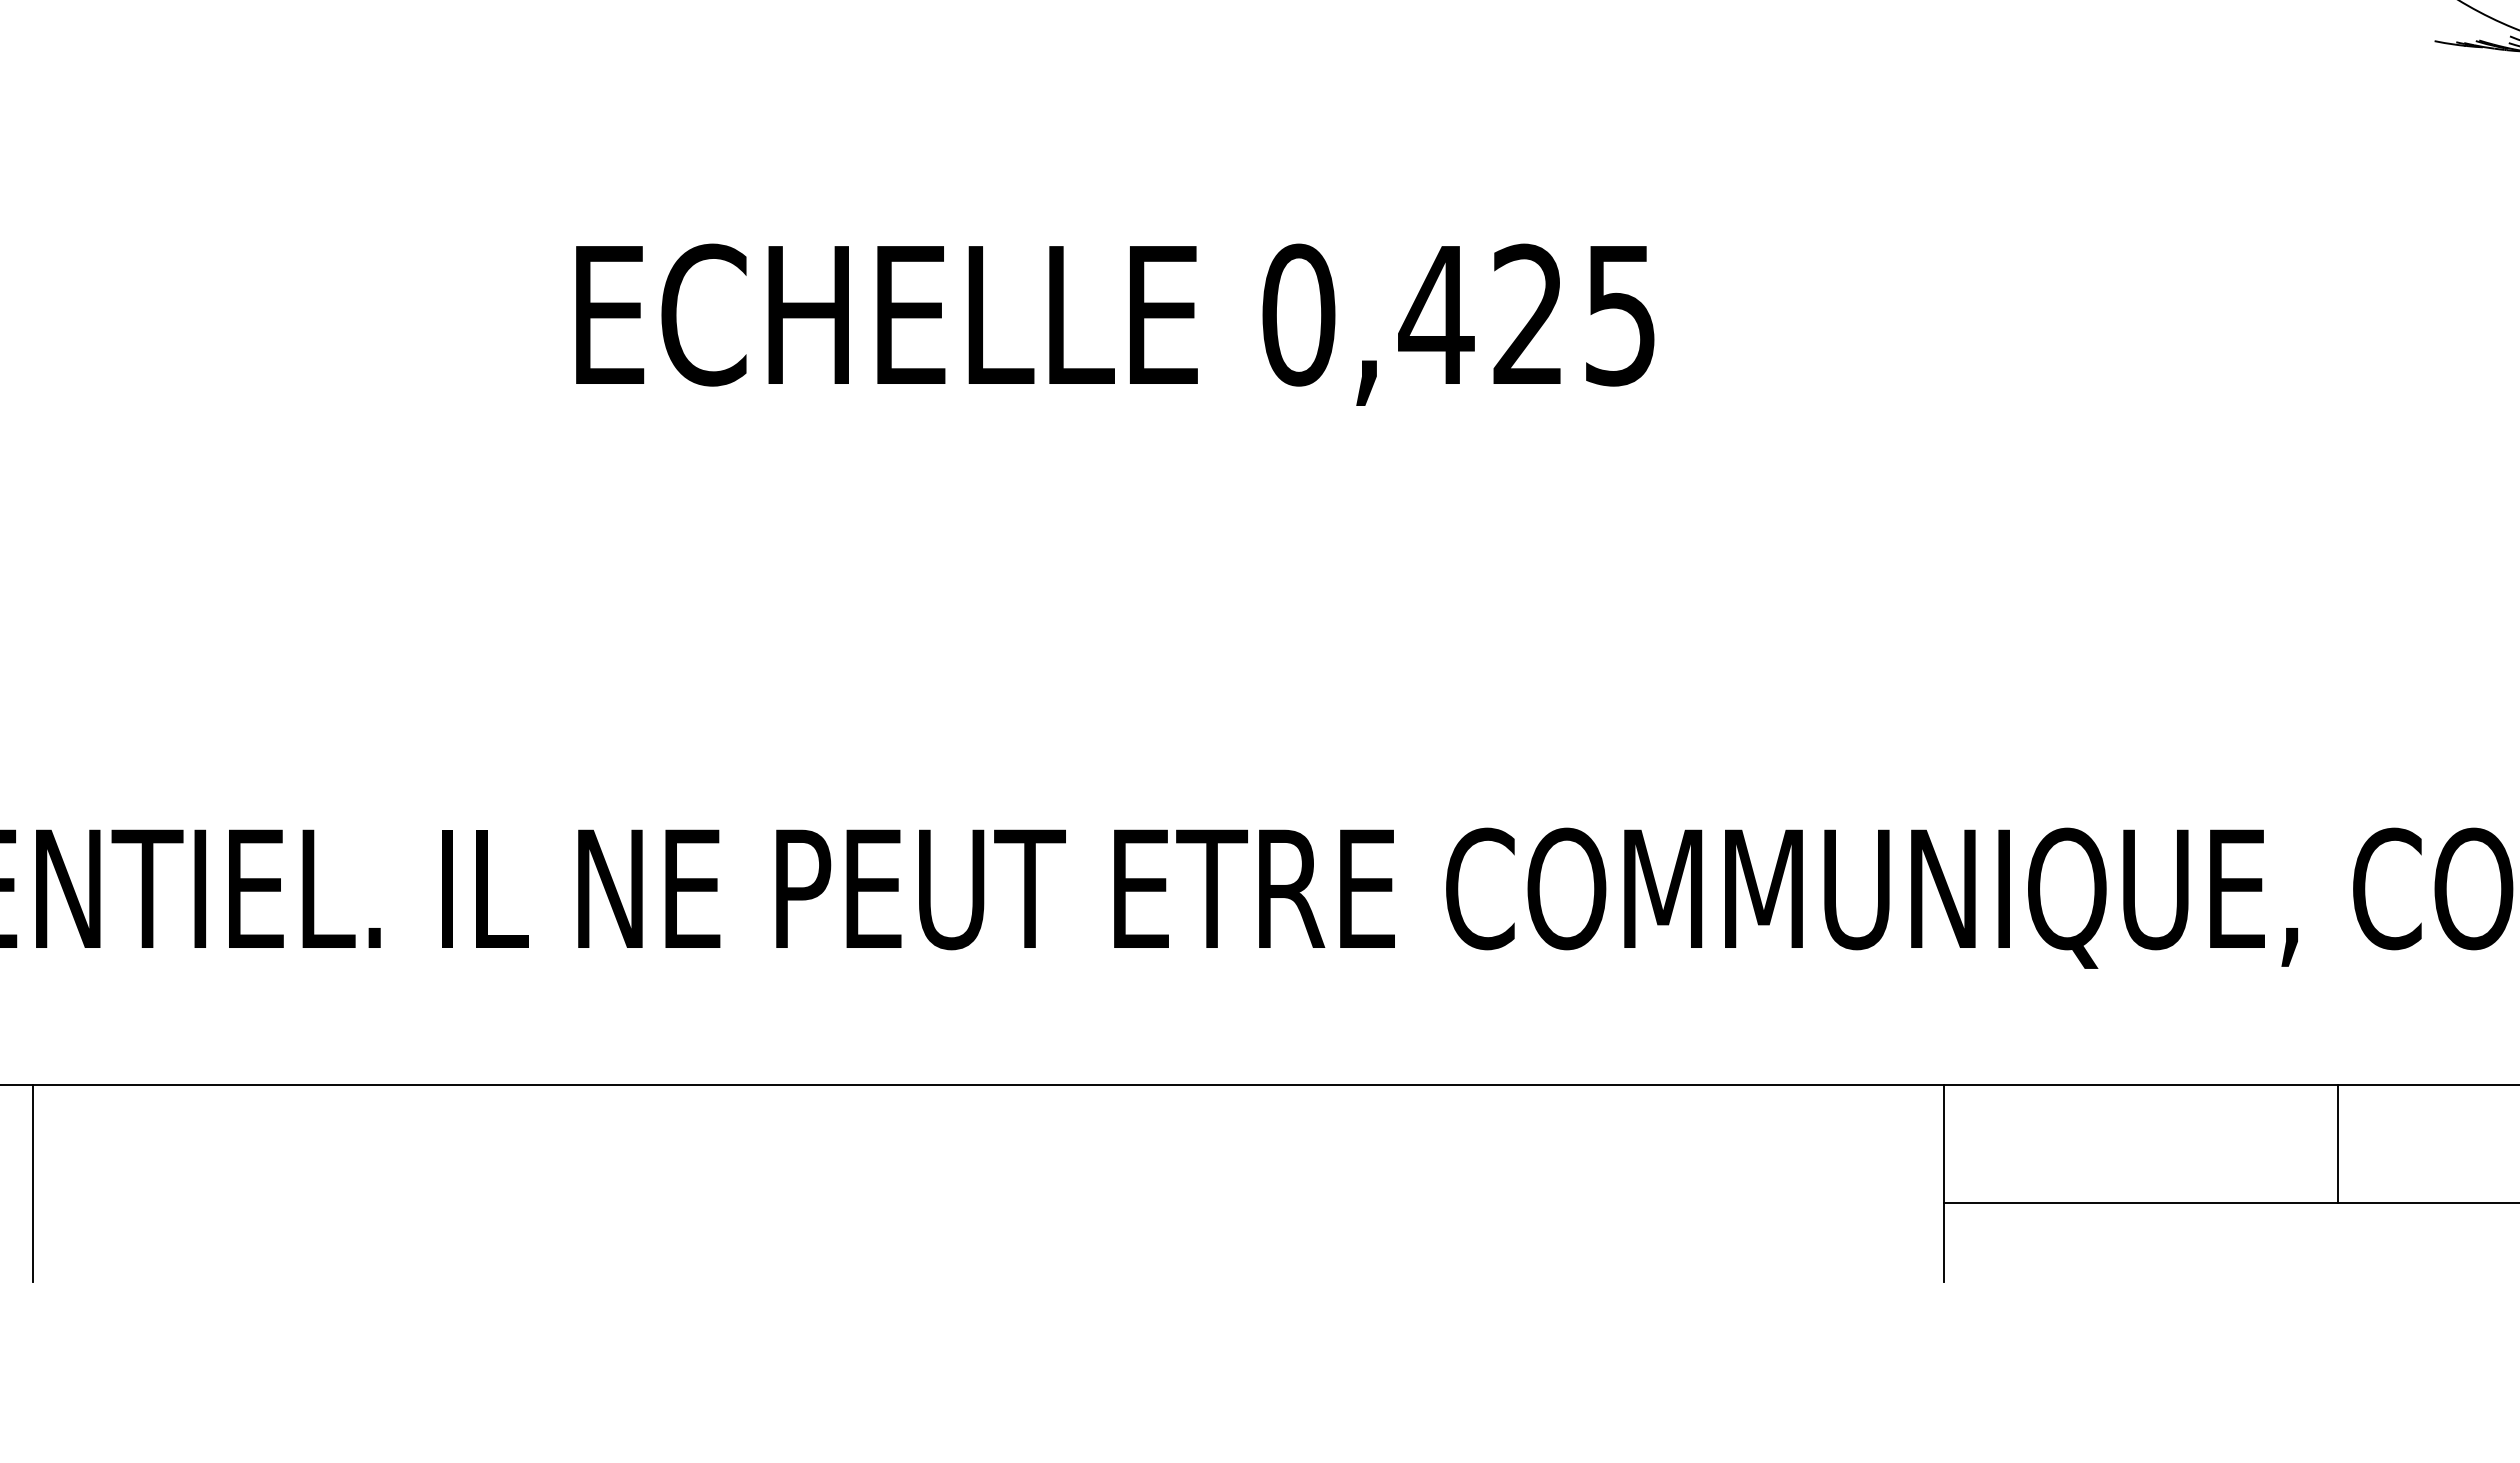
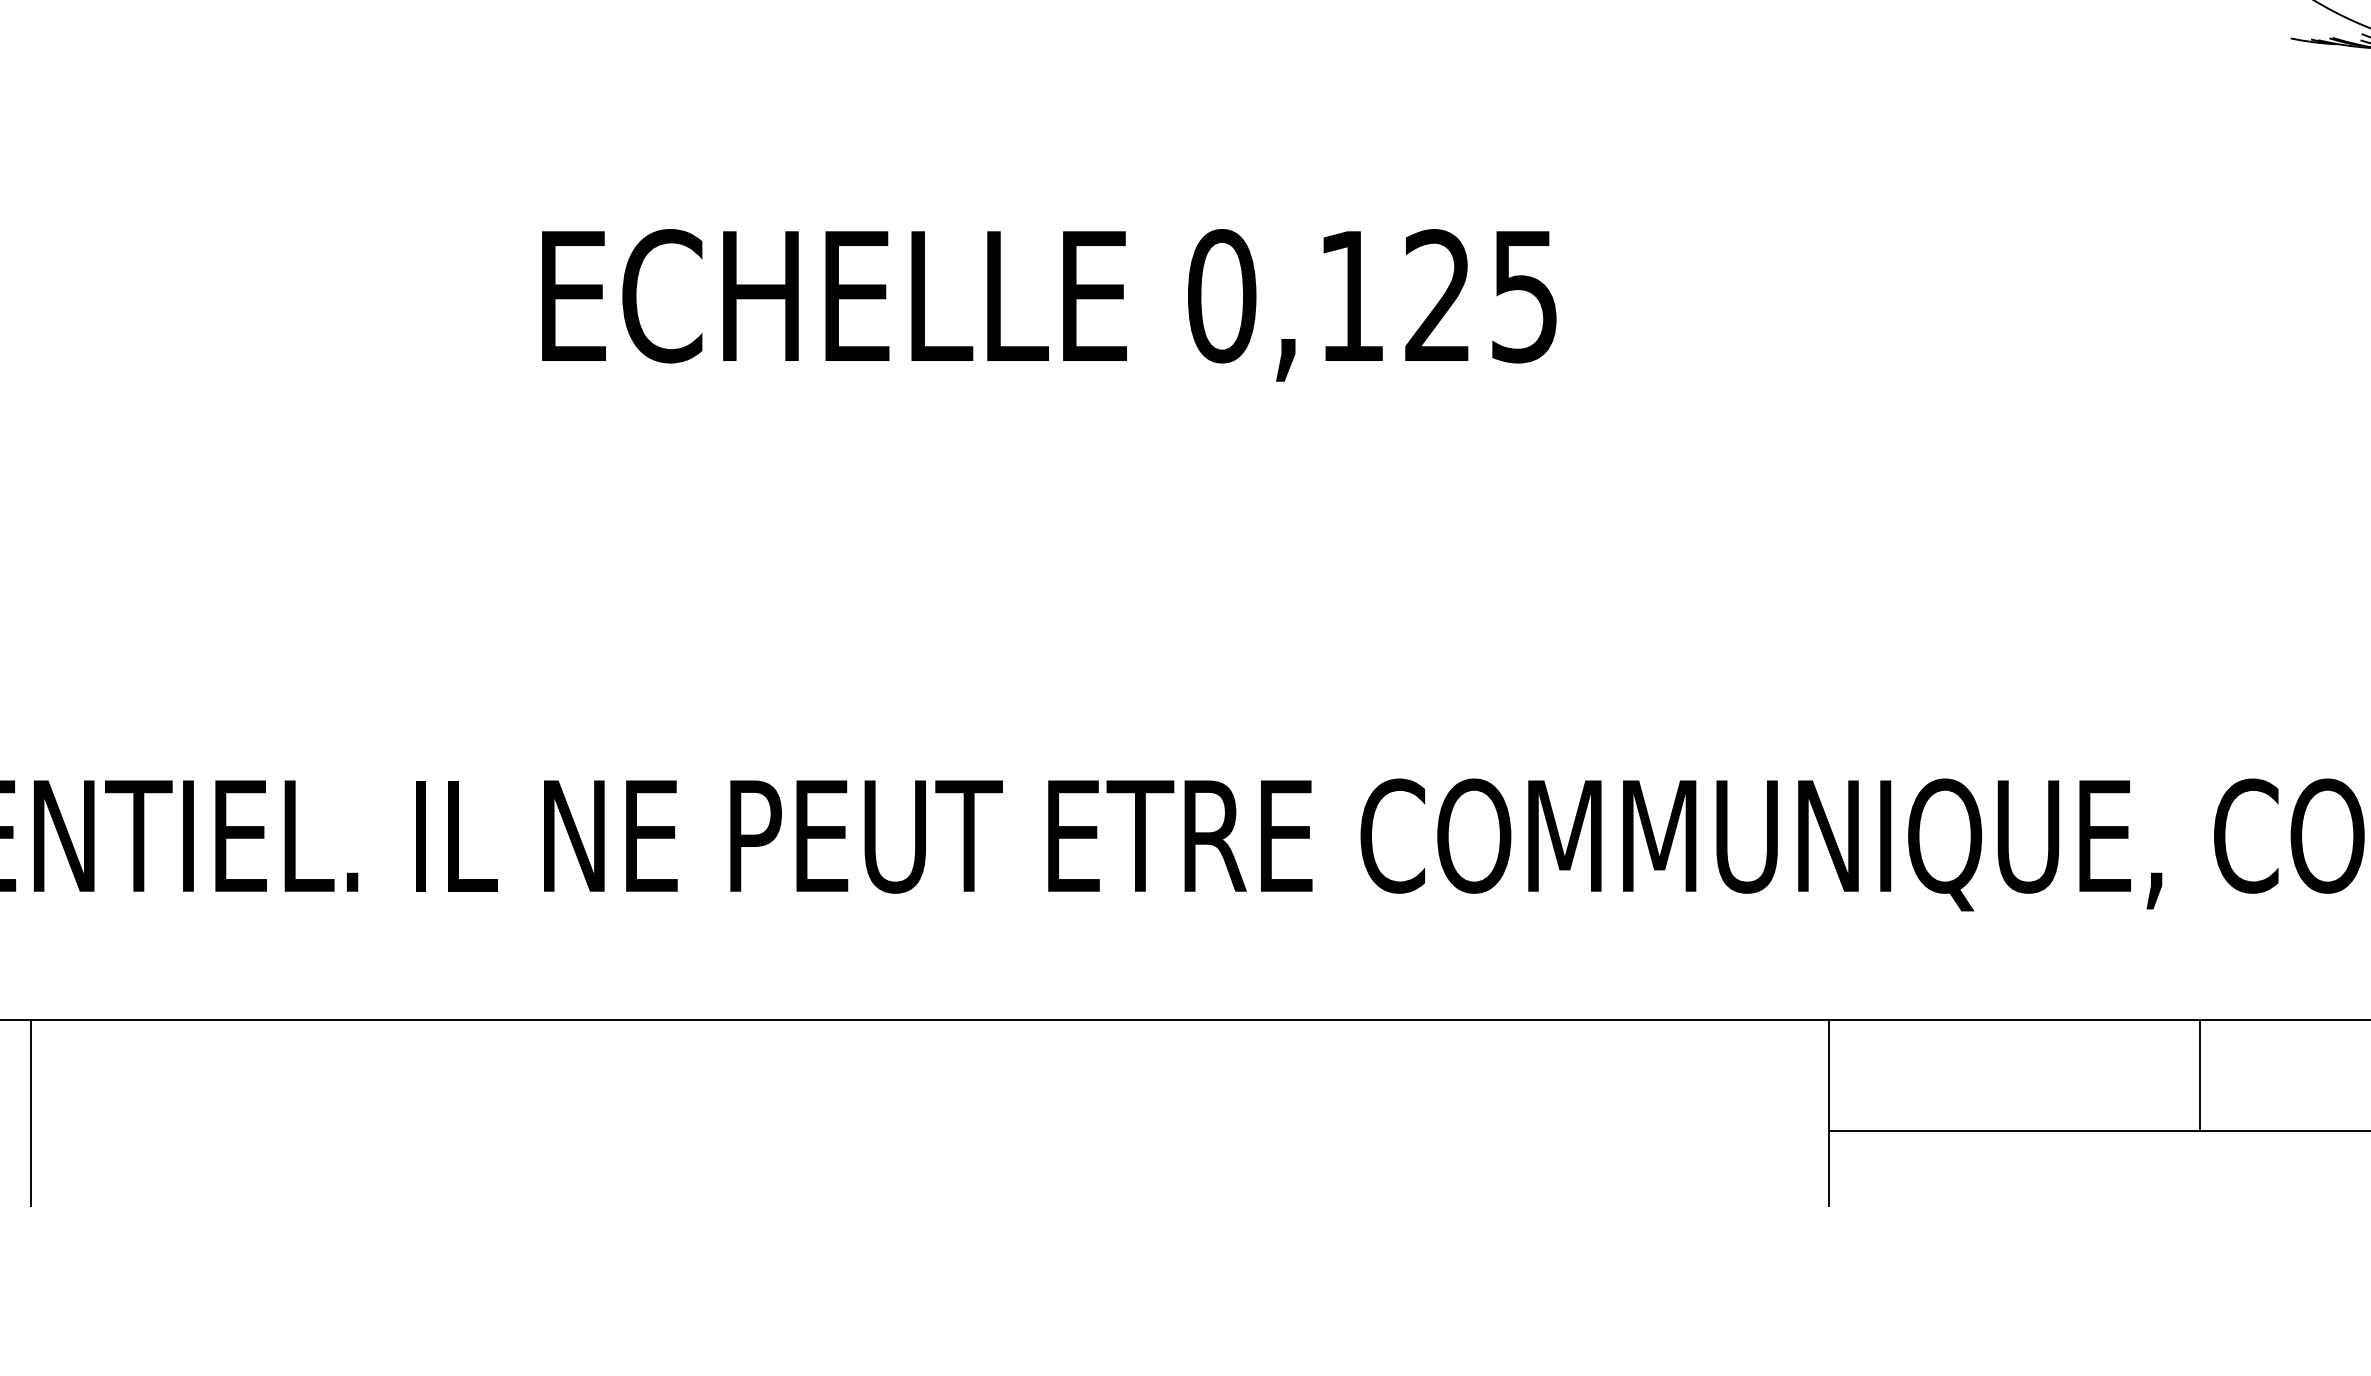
text: (1436, 314) -> (1351, 295), 0,425 -> 0,125

